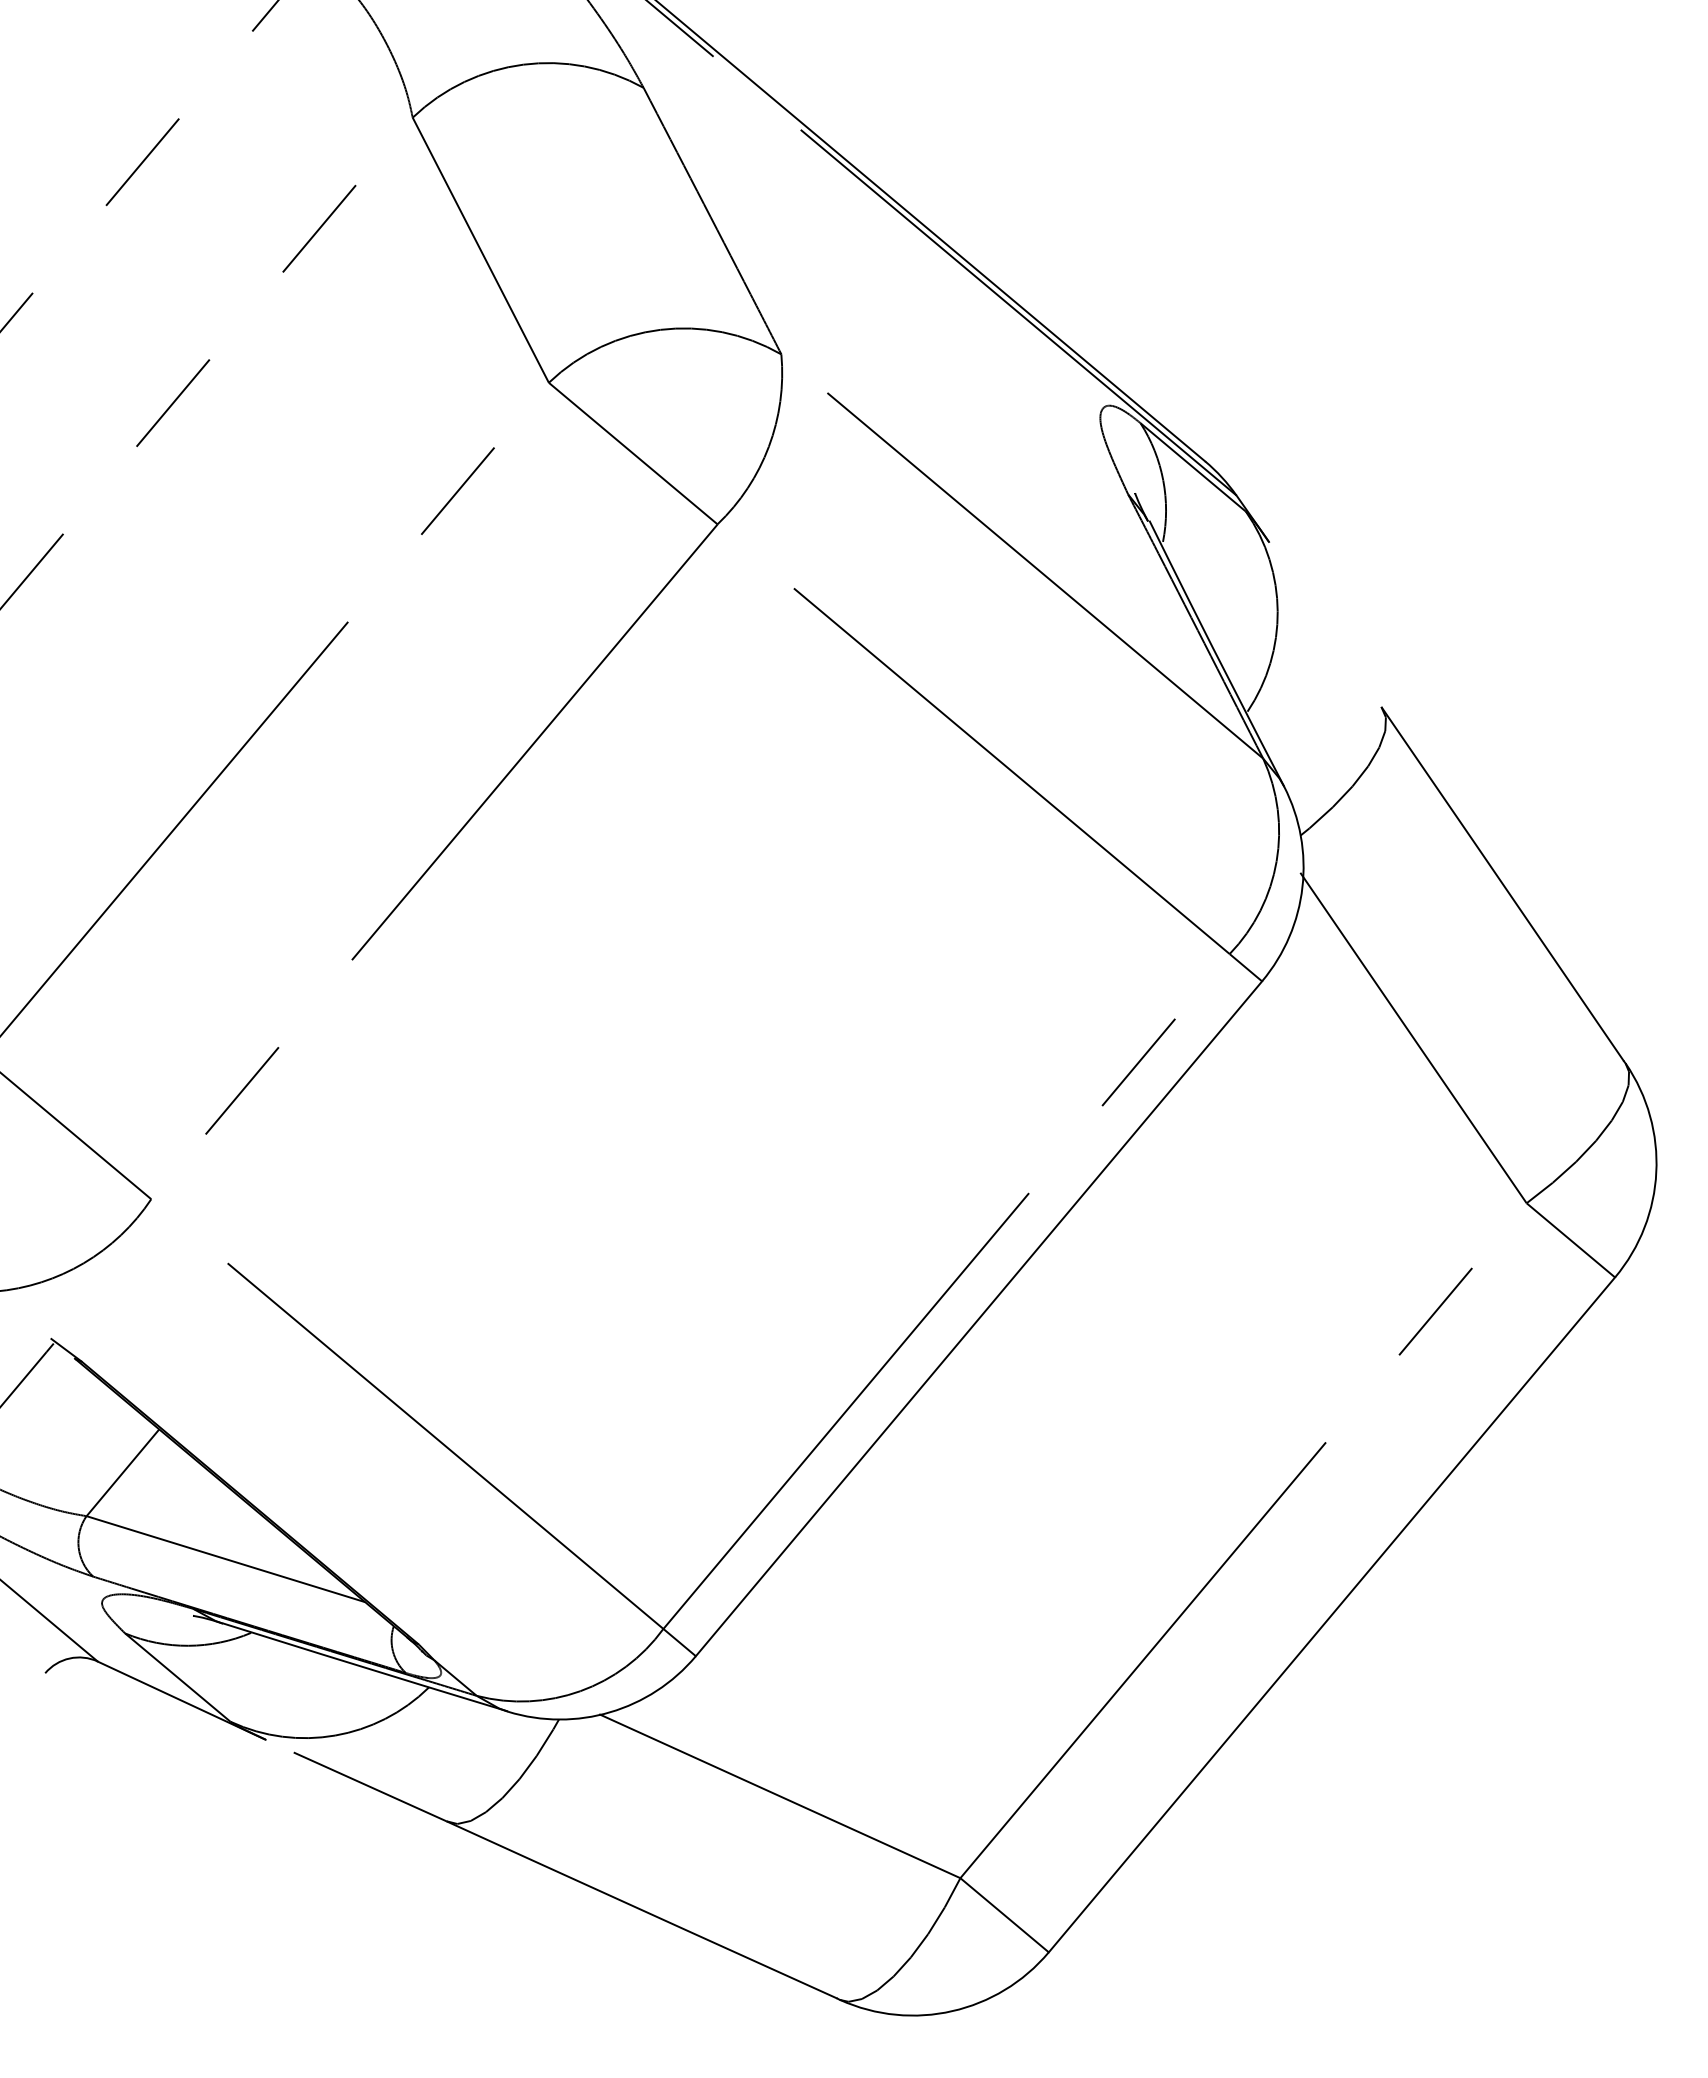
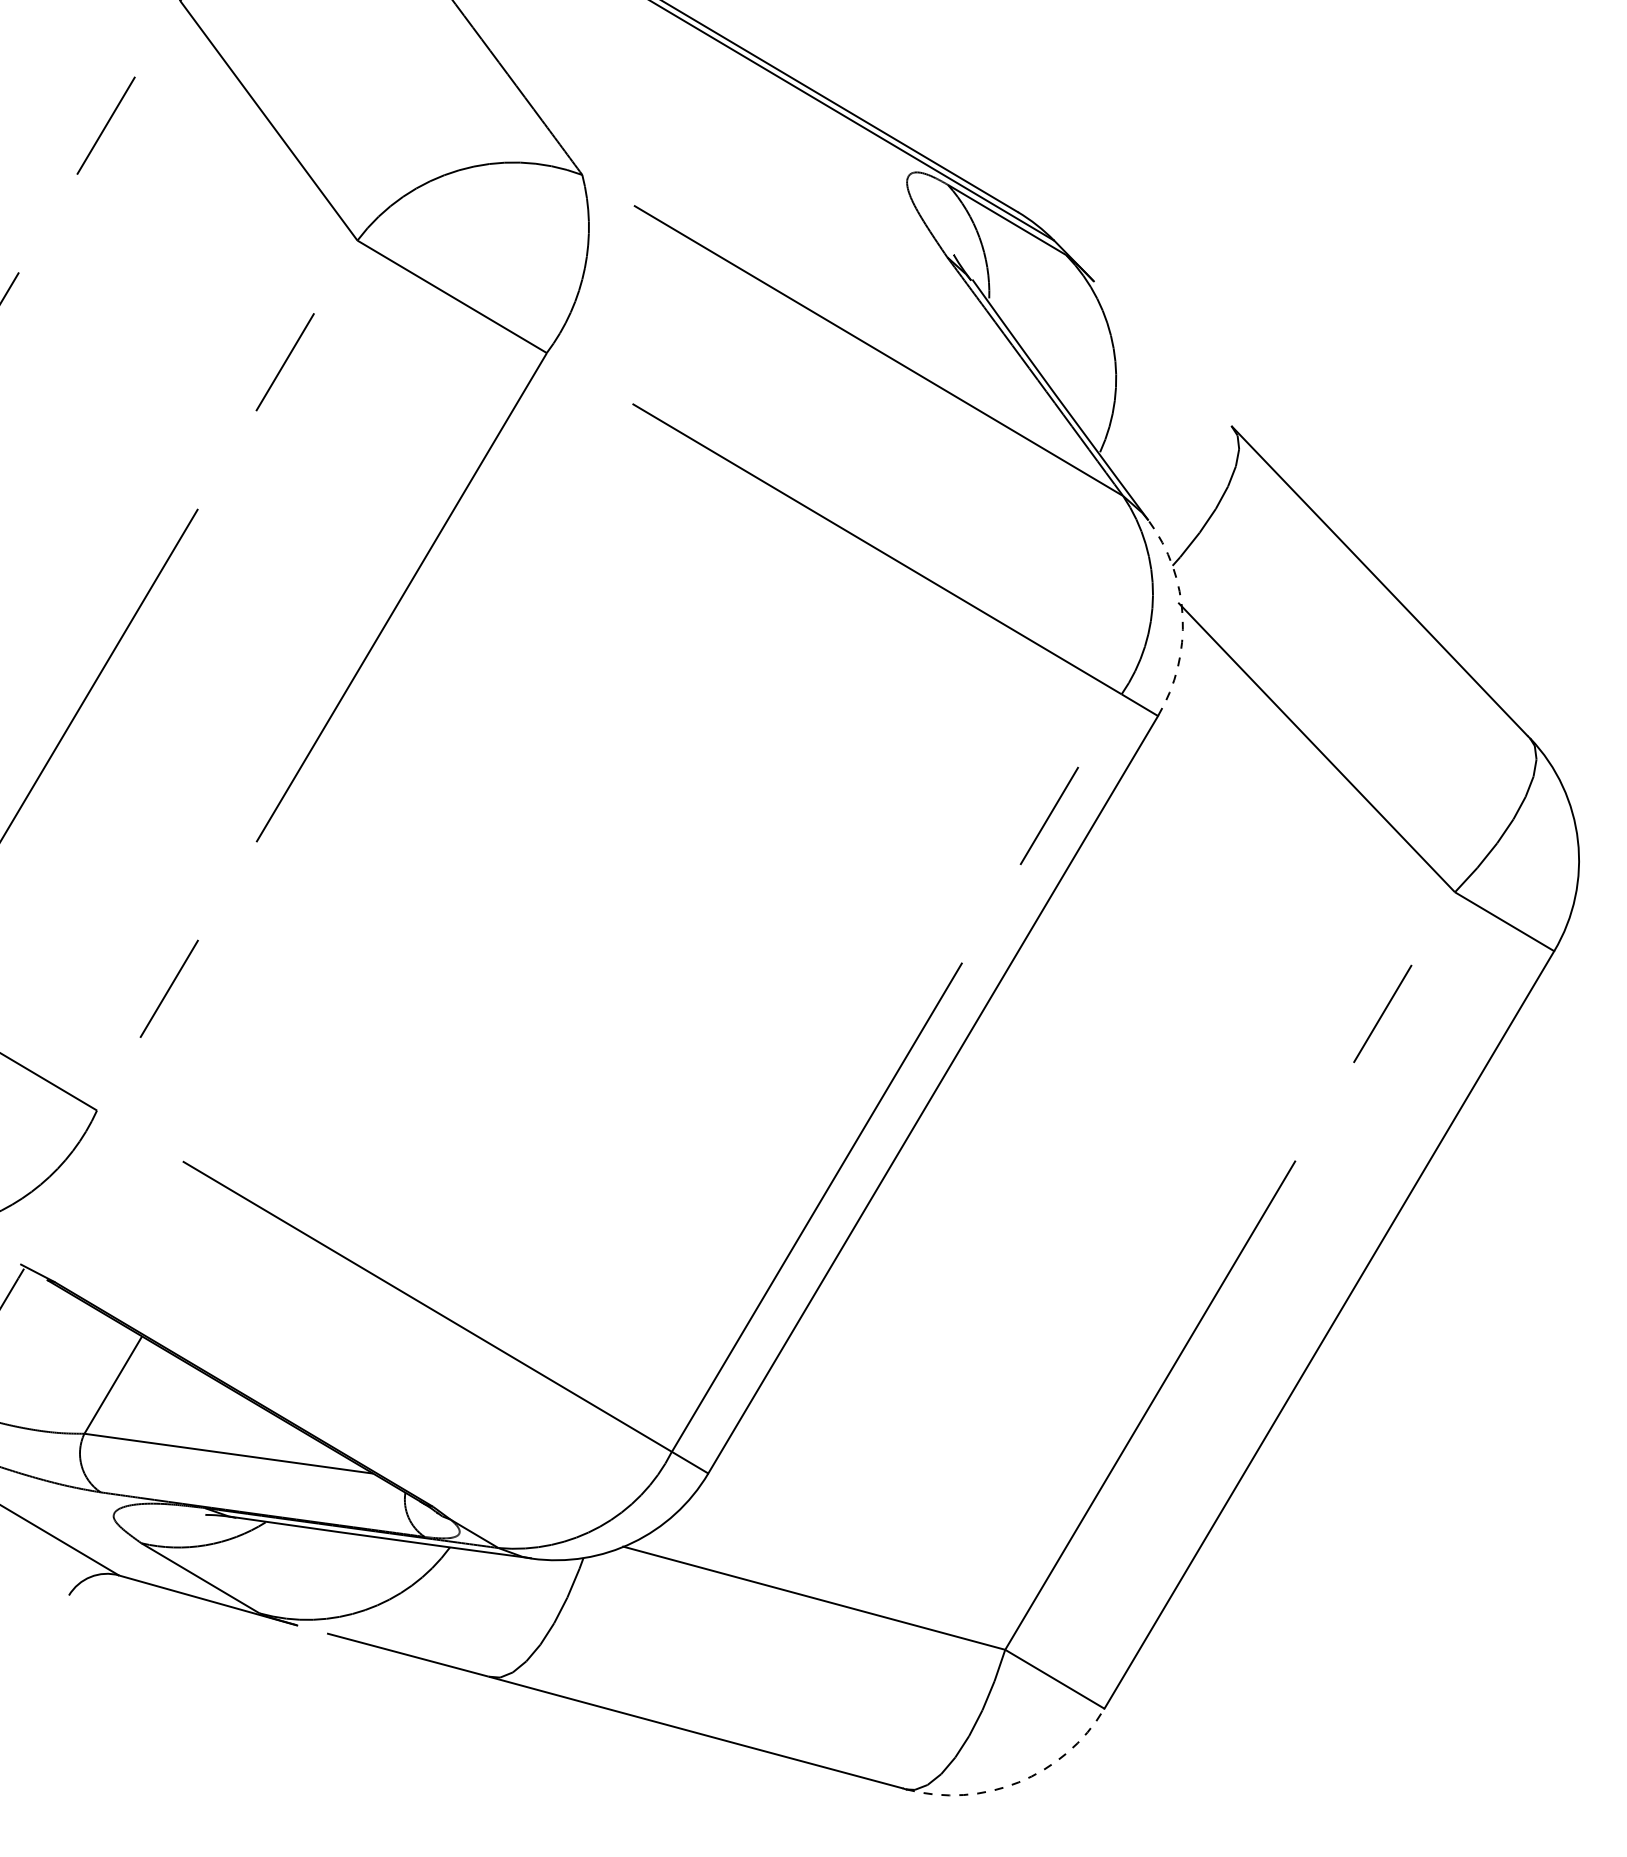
arc: (1302, 887) -> (1182, 616), solid -> dashed
arc: (952, 2011) -> (1018, 1782), solid -> dashed

